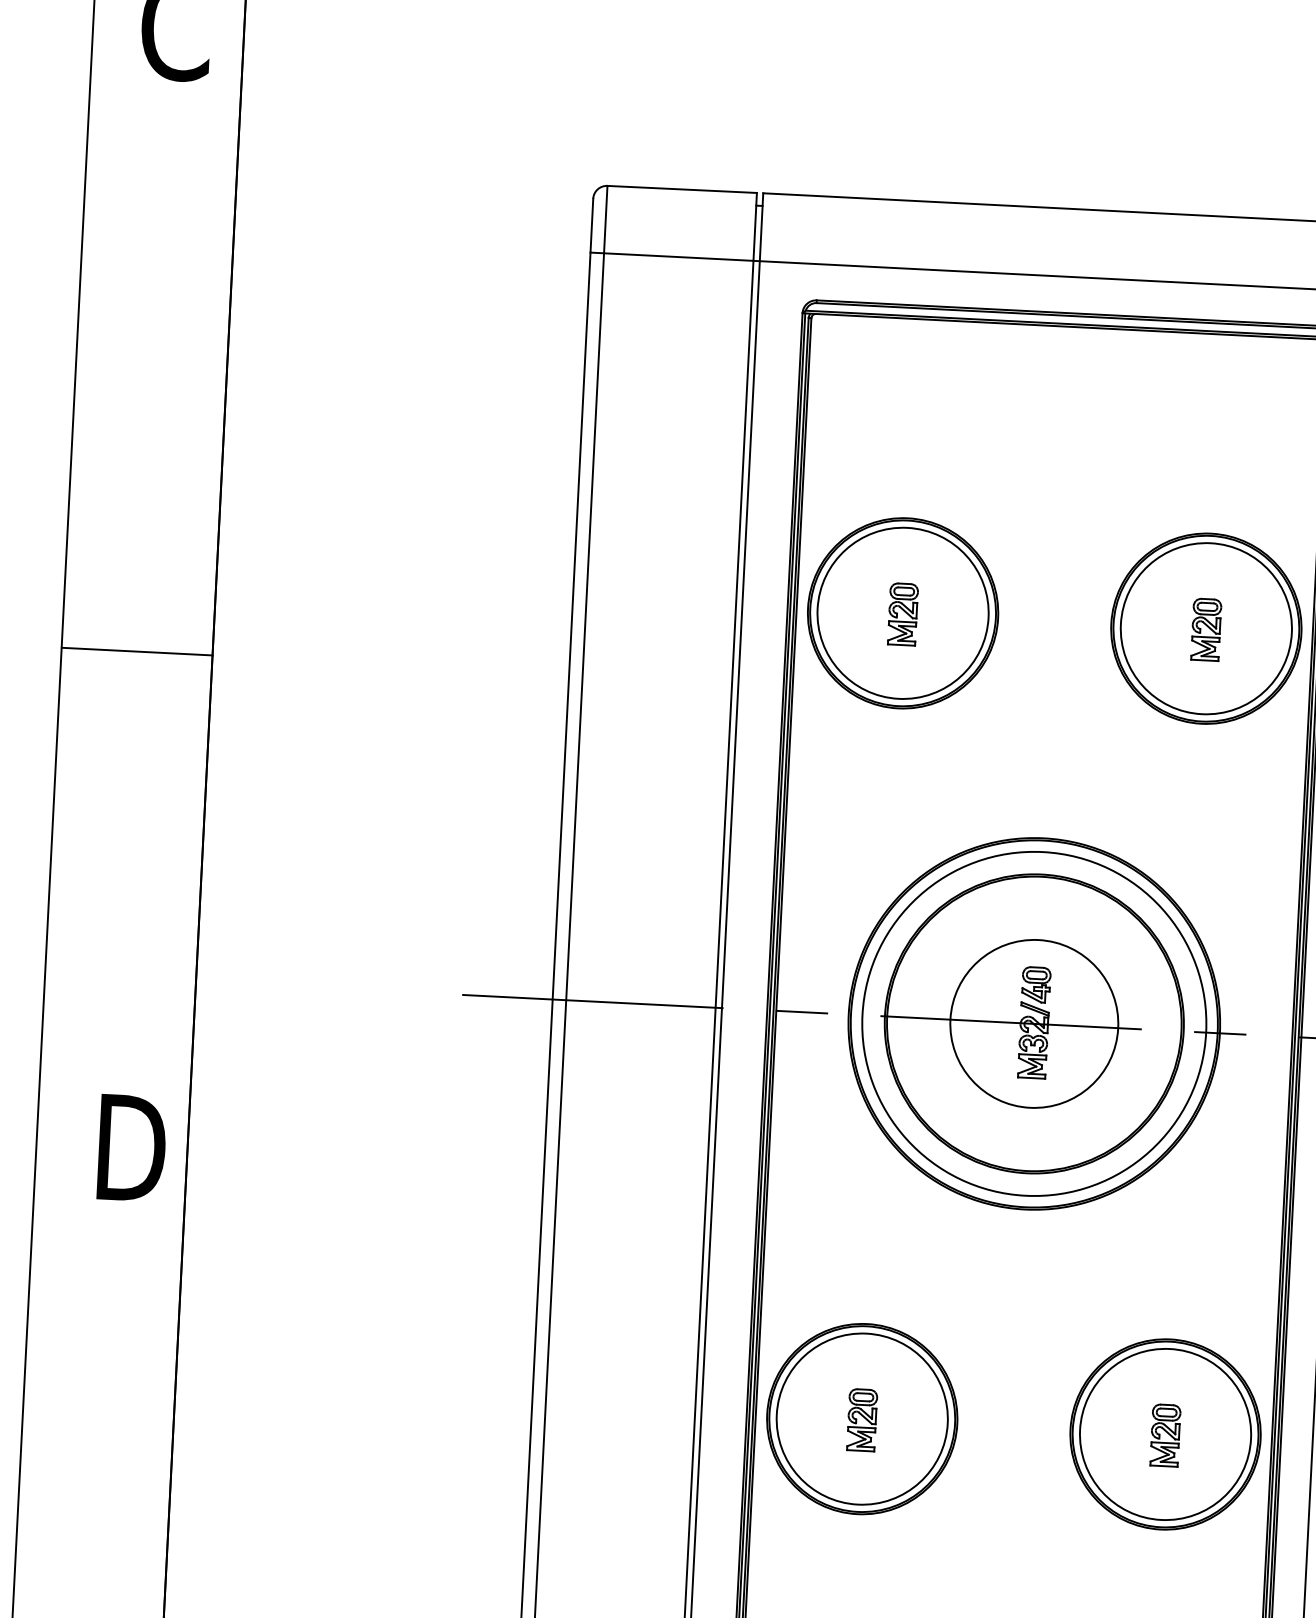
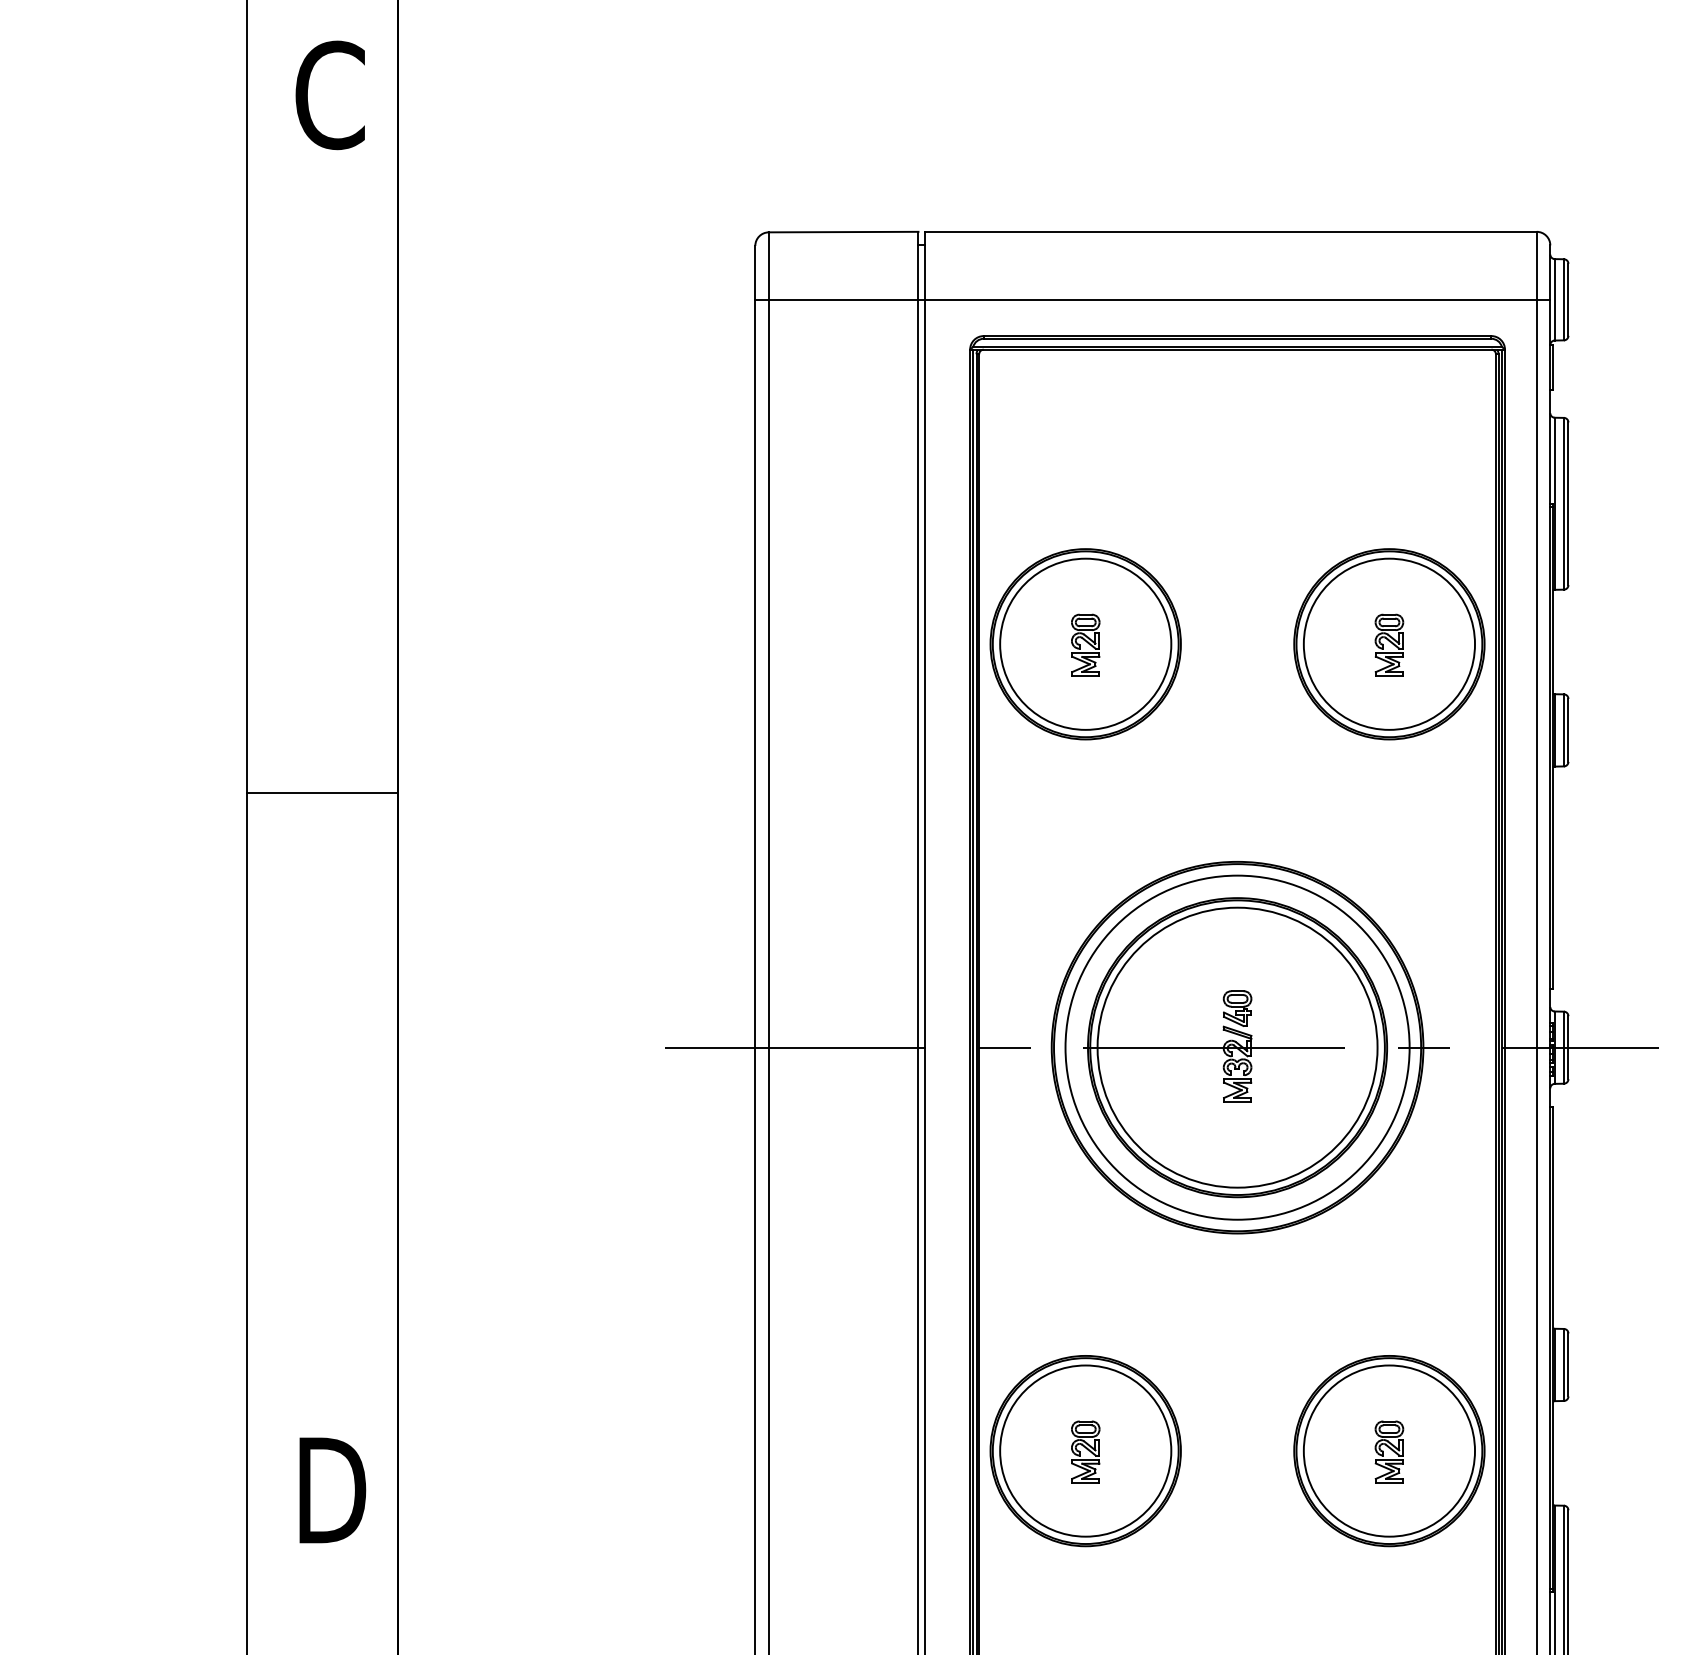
line: (136, 651) -> (322, 793), moved
circle: (1034, 1023) -> (1237, 1047), size x1.67
text: (131, 1148) -> (332, 1490), moved

